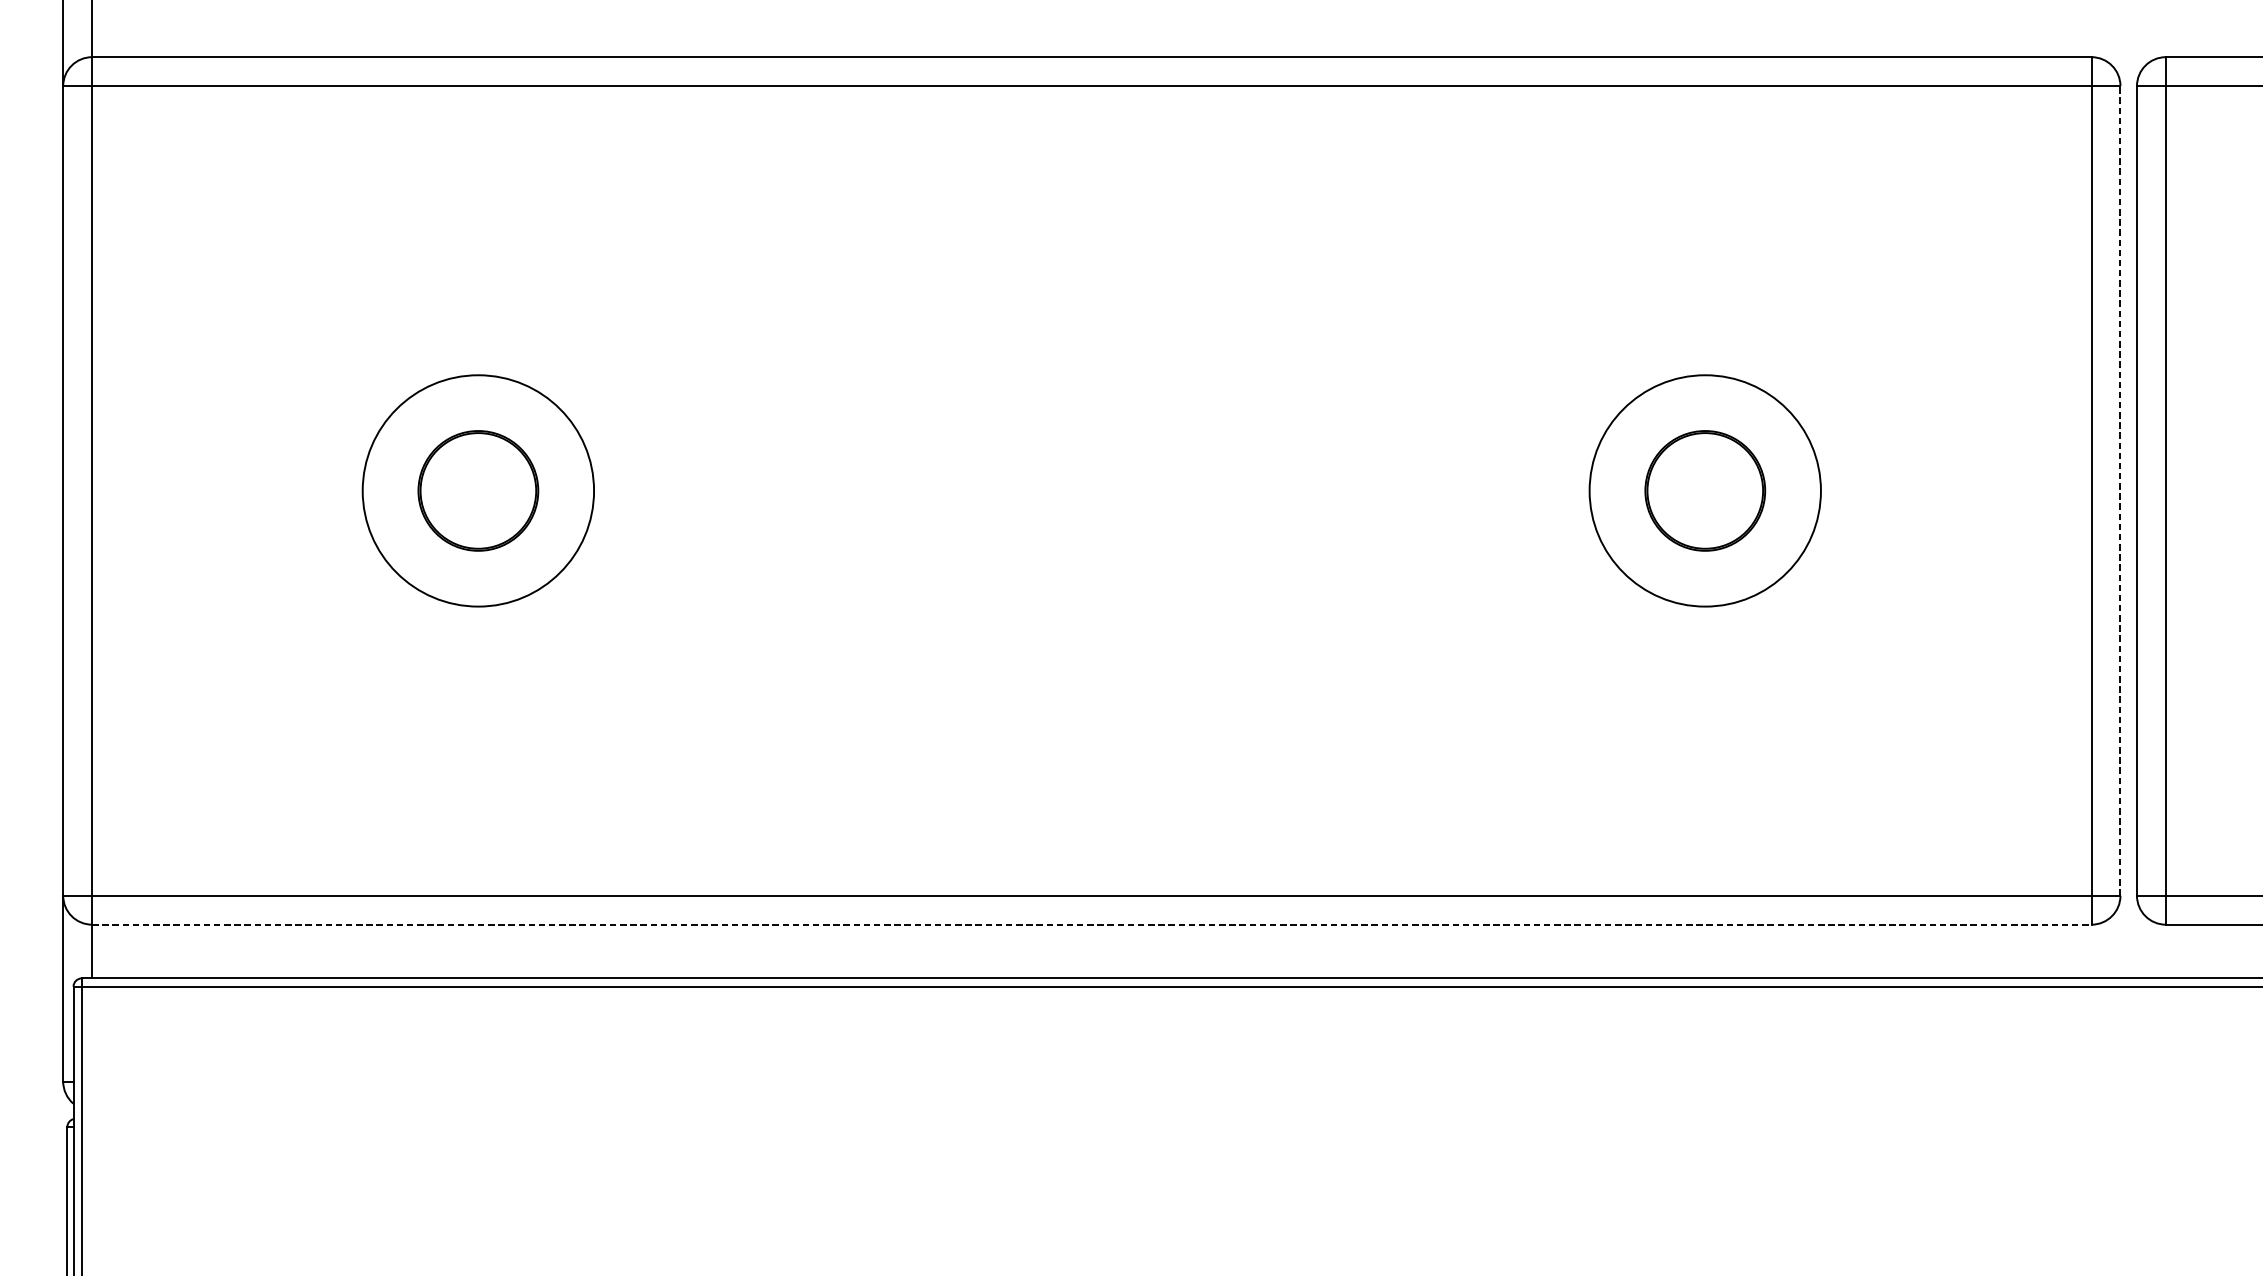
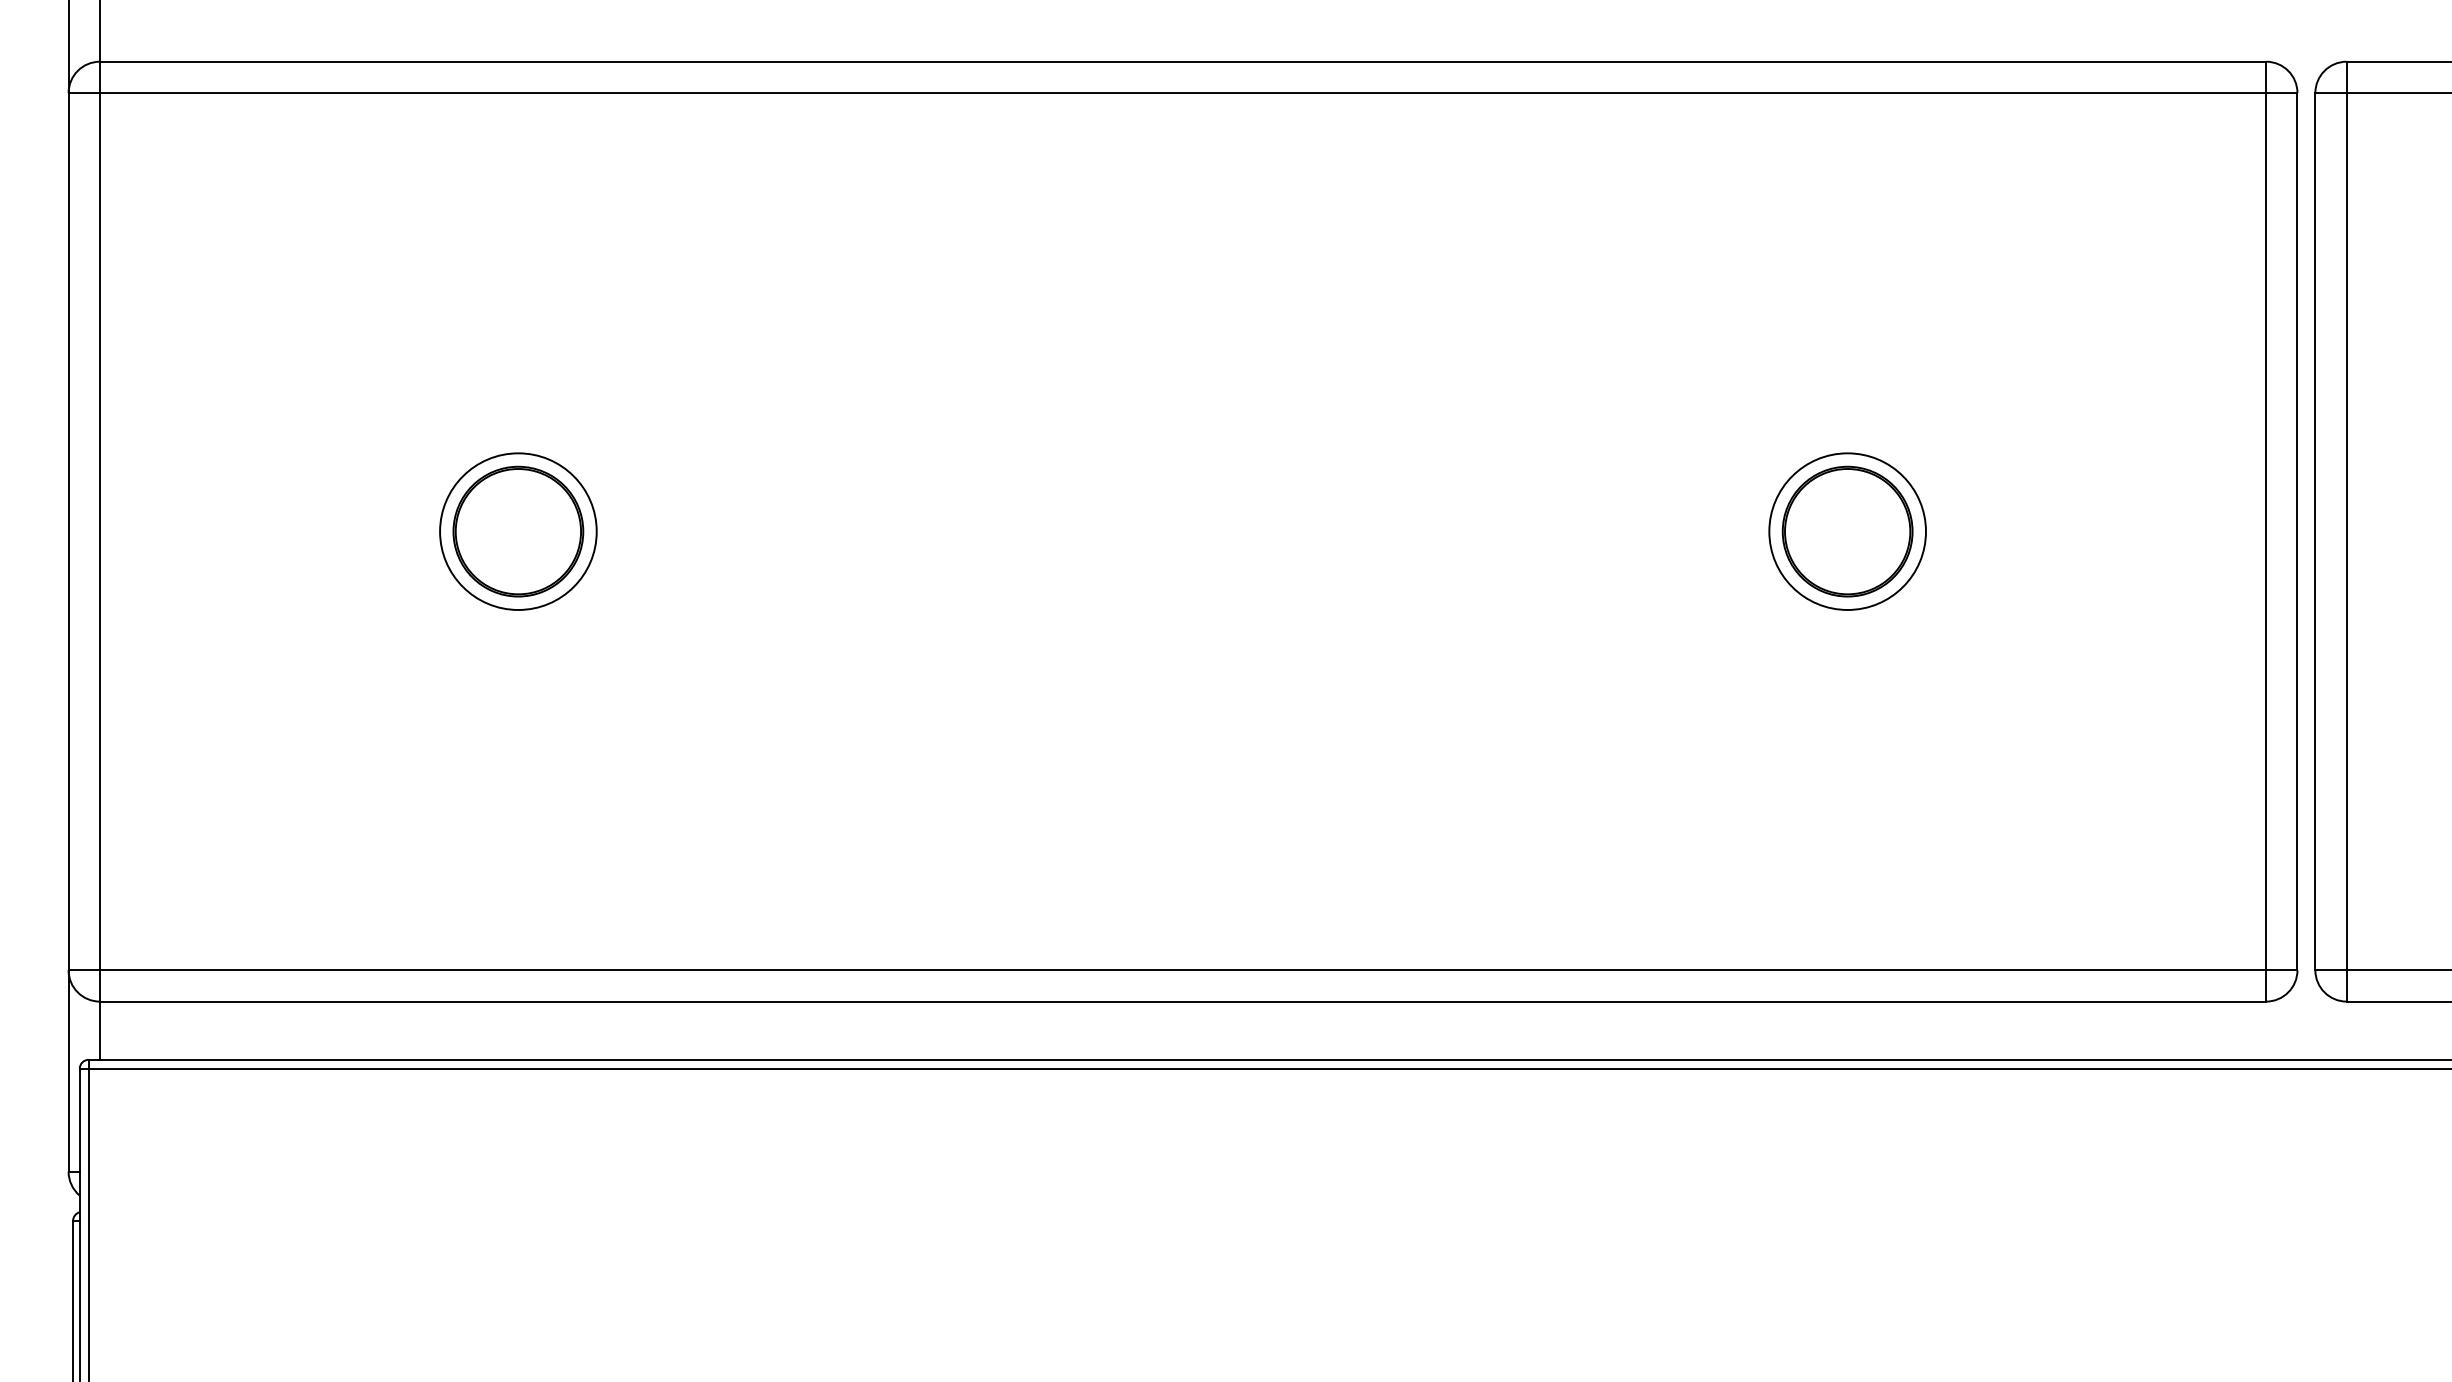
circle: (478, 490) -> (518, 531), size x0.62
circle: (1705, 490) -> (1847, 531), size x0.62
line: (2120, 490) -> (2297, 531), dashed -> solid
line: (1092, 924) -> (1183, 1001), dashed -> solid

